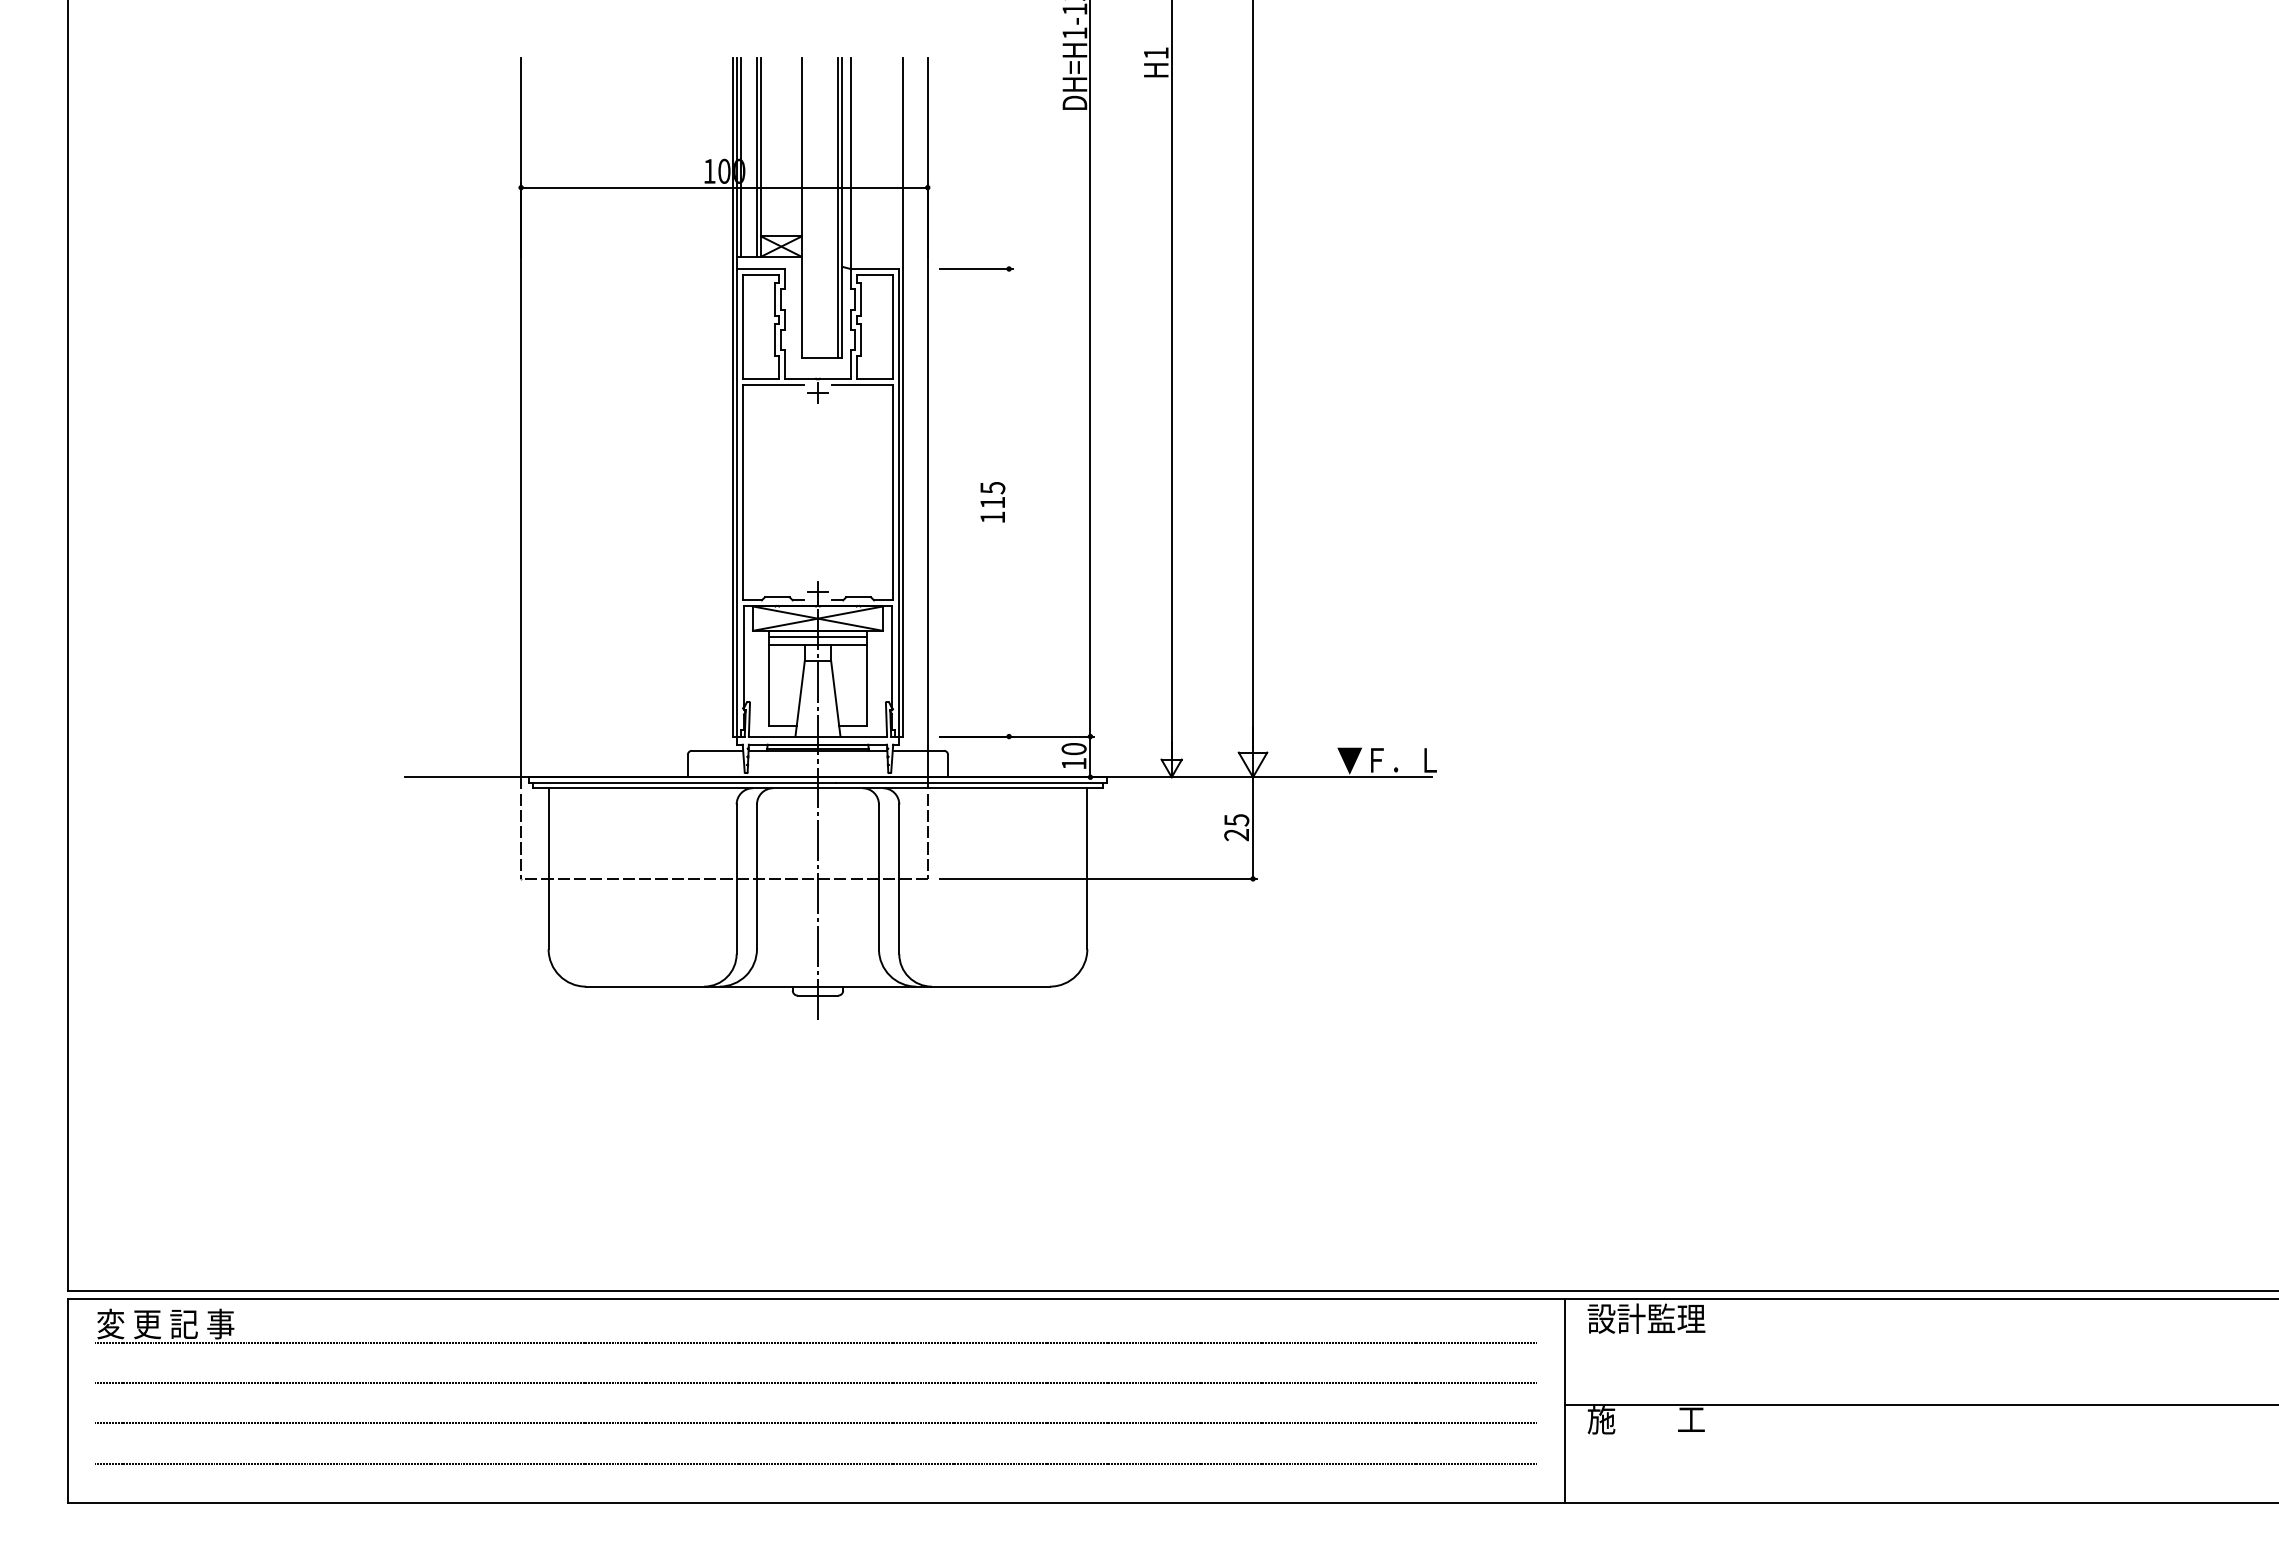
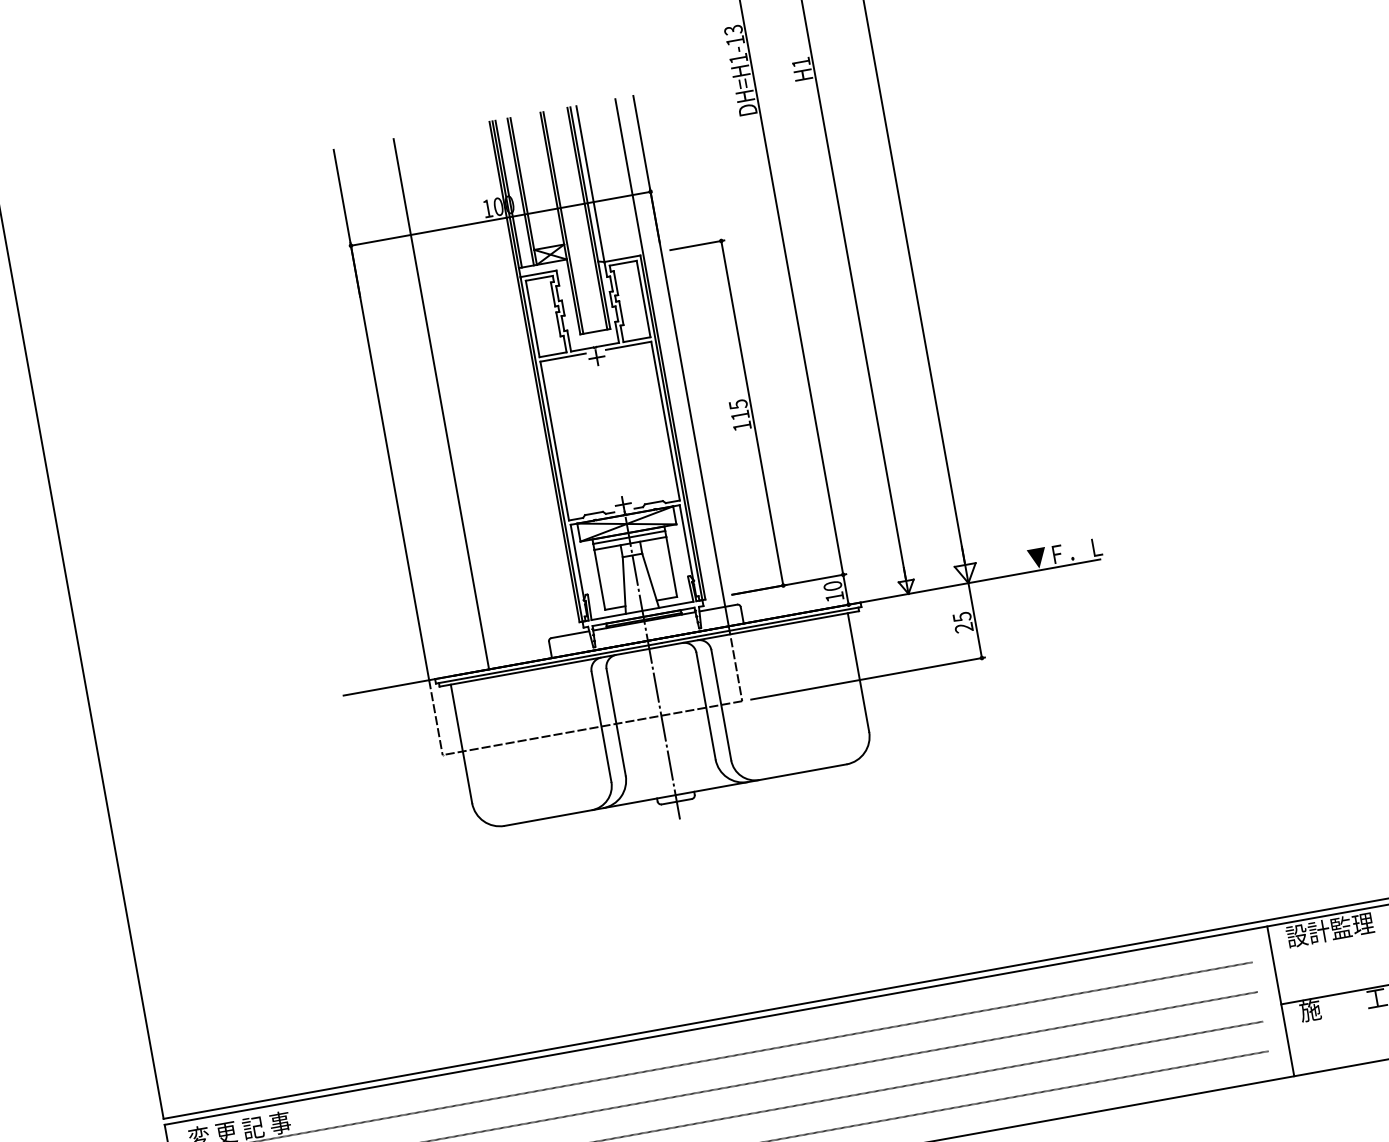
line: (805, 207) -> (563, 222), added
line: (602, 417) -> (441, 404), added
line: (1009, 502) -> (752, 412), added

